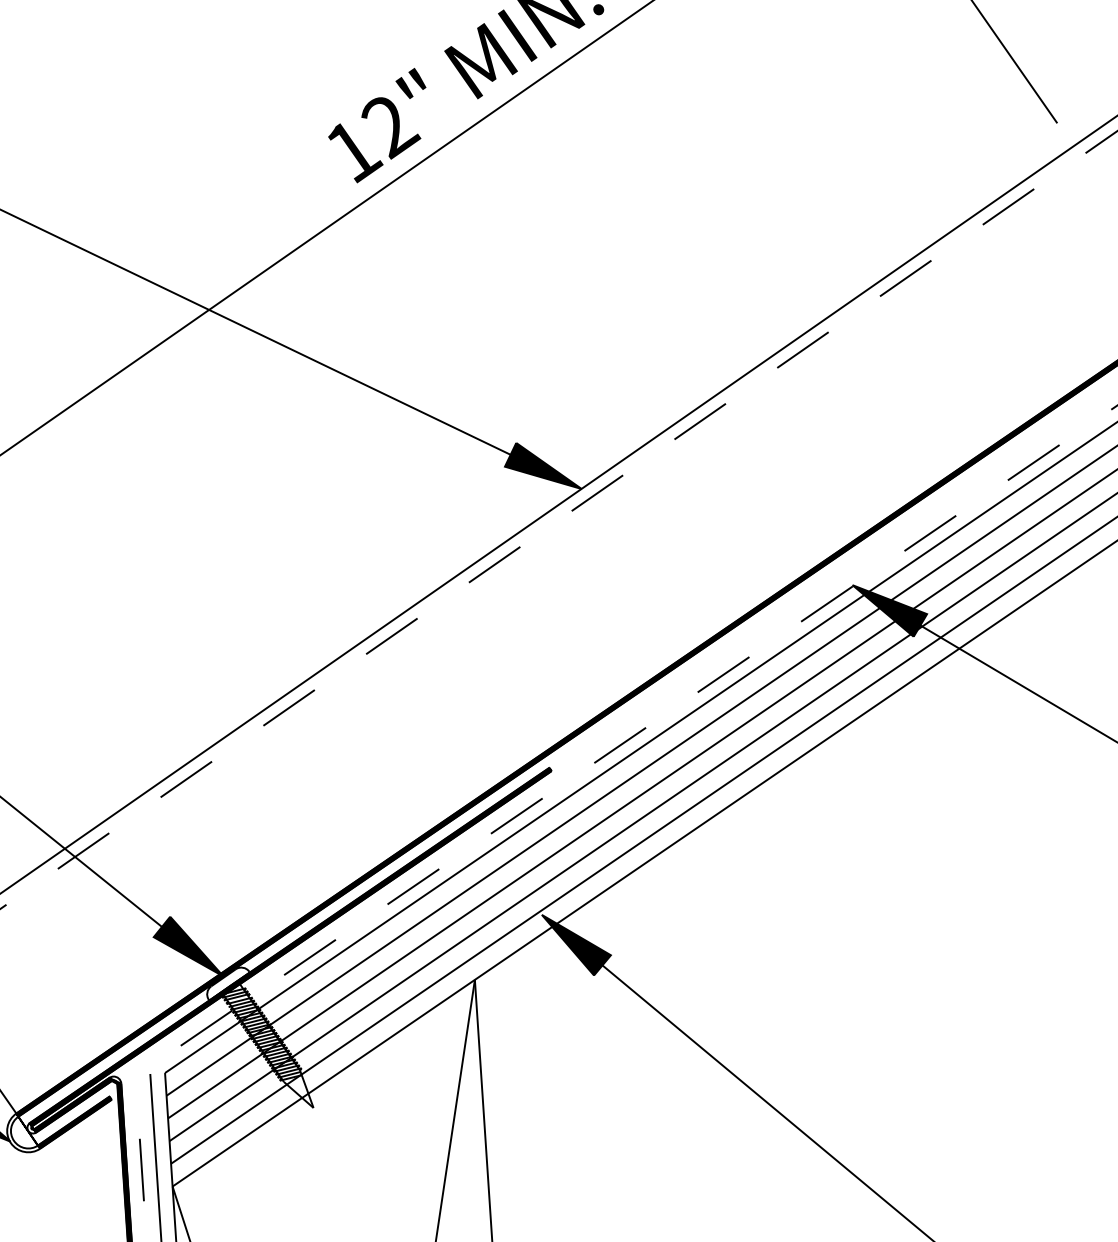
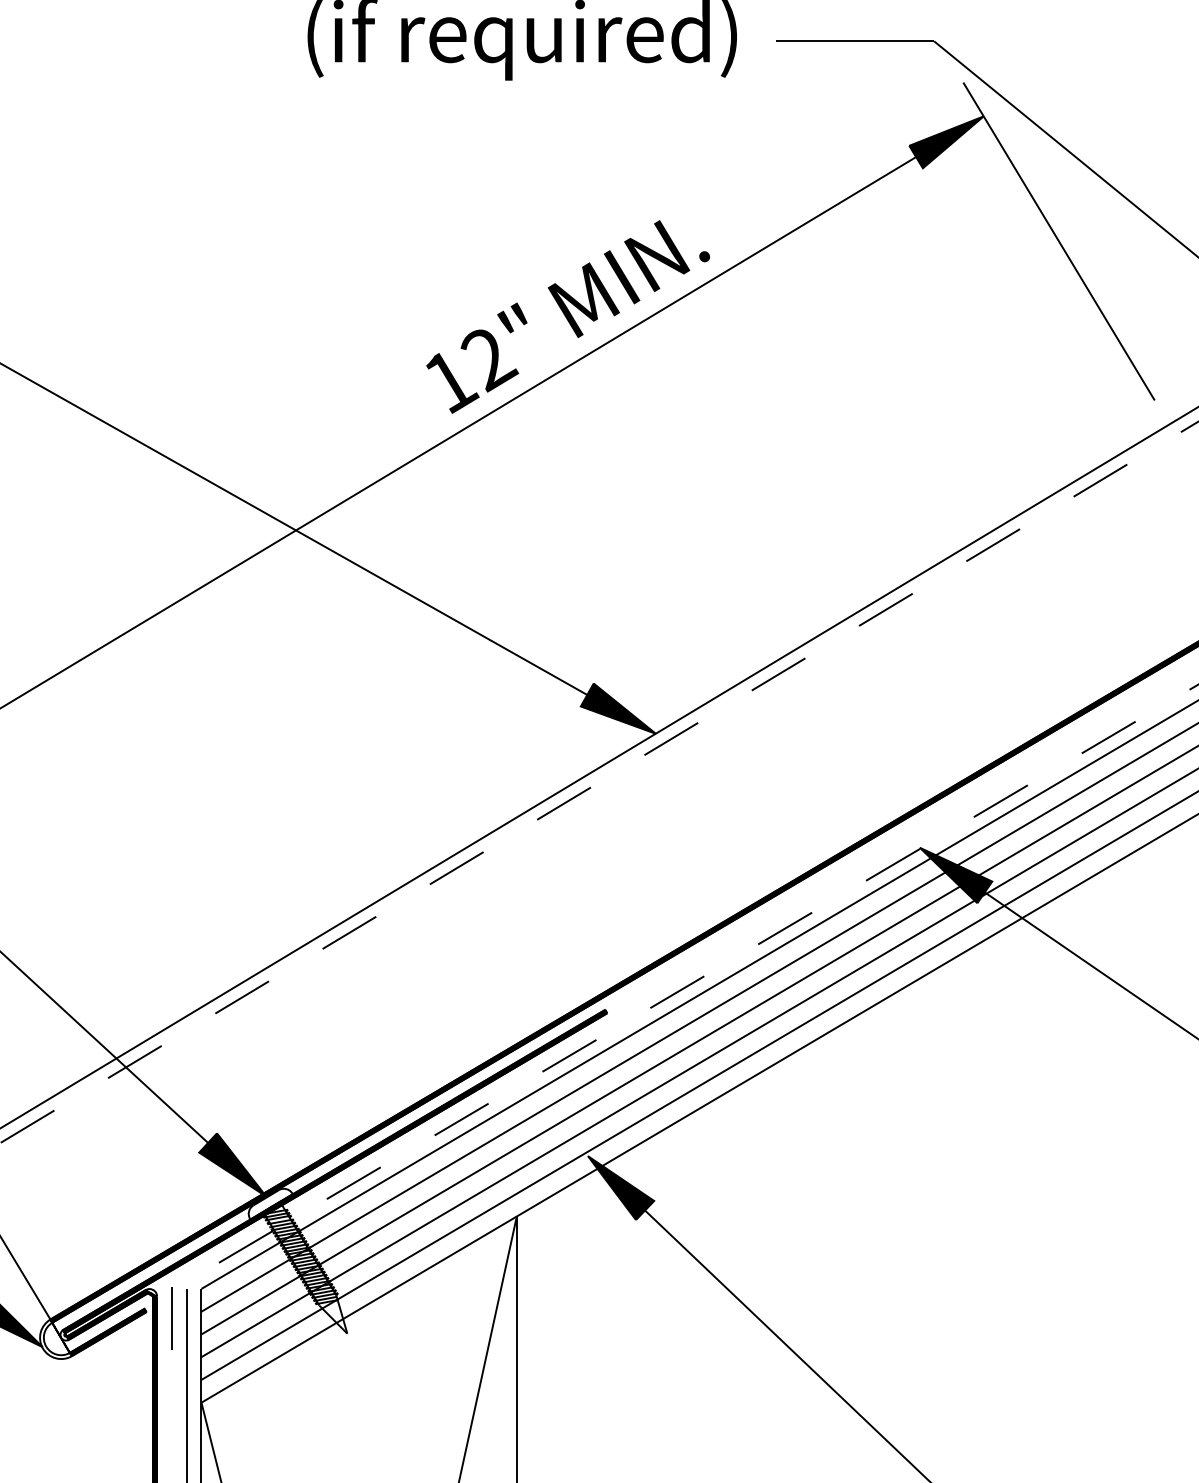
line: (141, 1170) -> (171, 1318), moved

